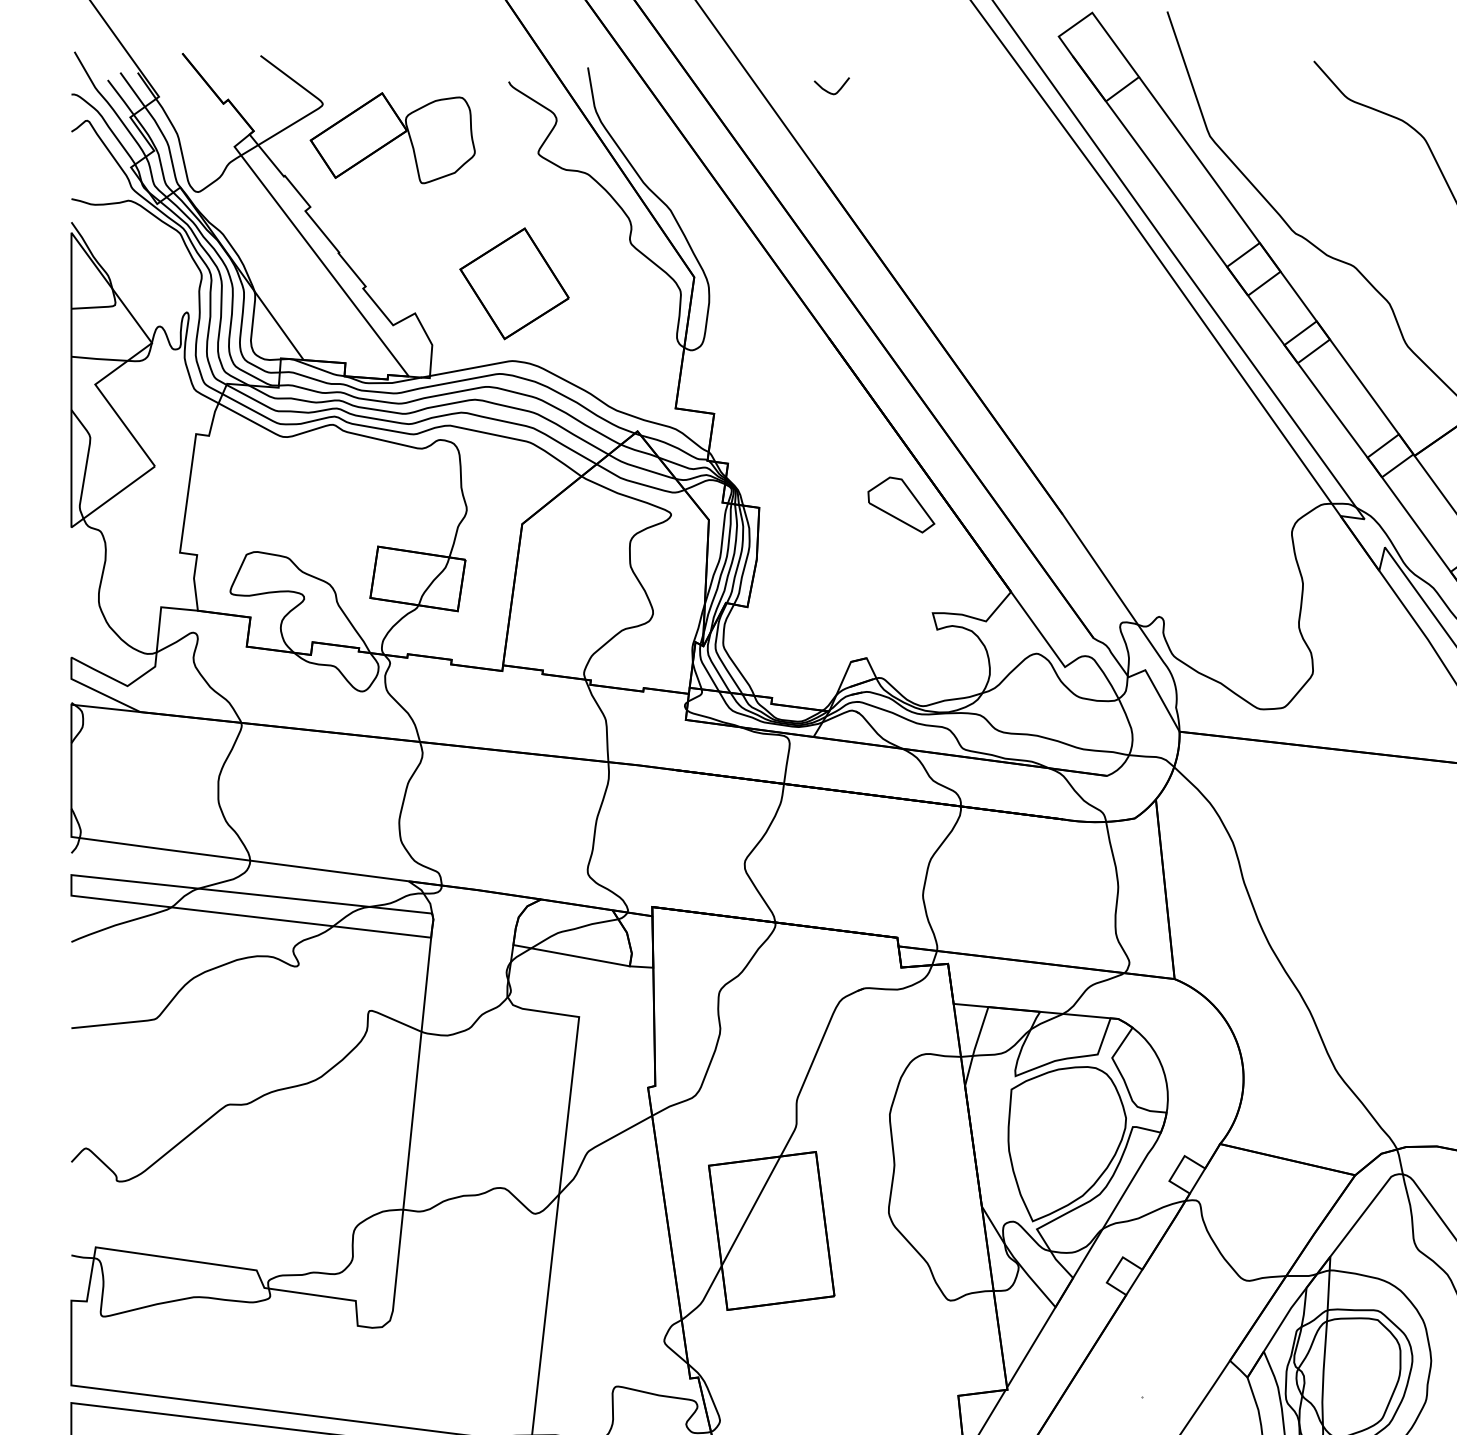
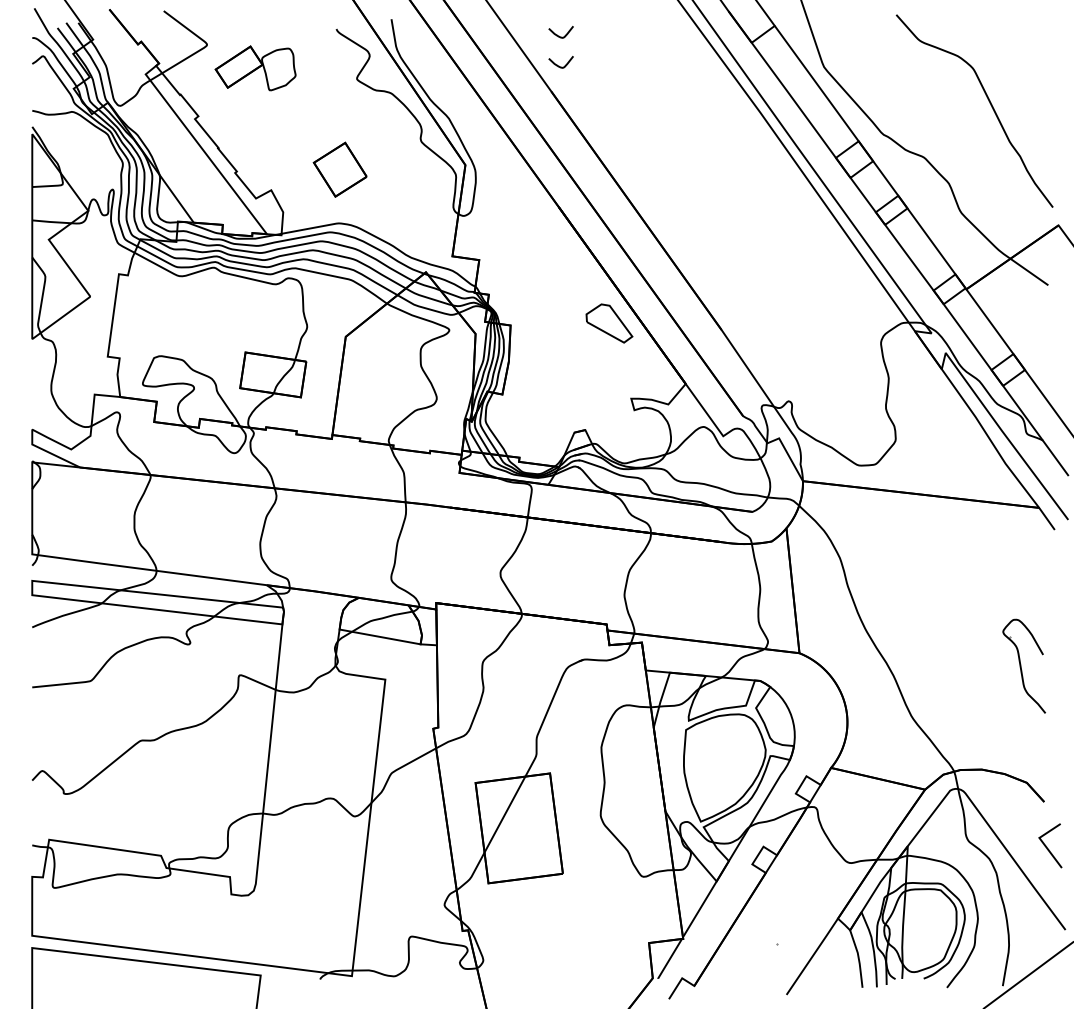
curve: (829, 134) -> (559, 65), added
part: (392, 138) -> (255, 68), size x0.7
part: (513, 283) -> (339, 169), size x0.7

